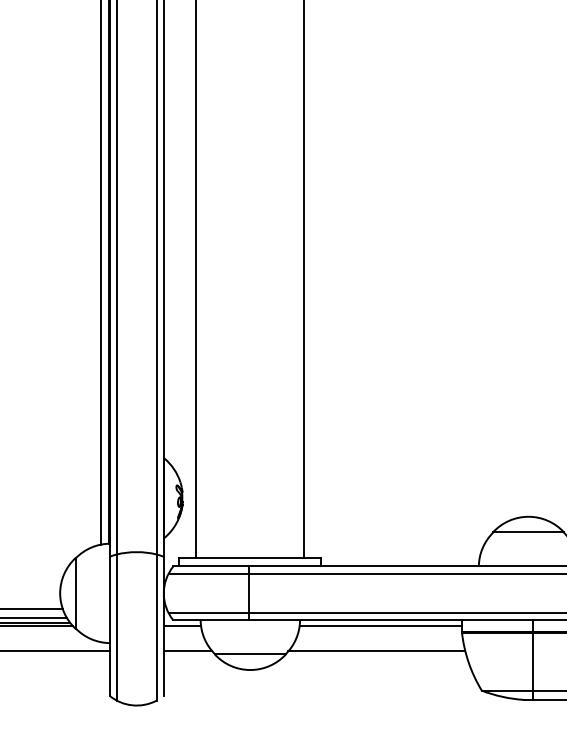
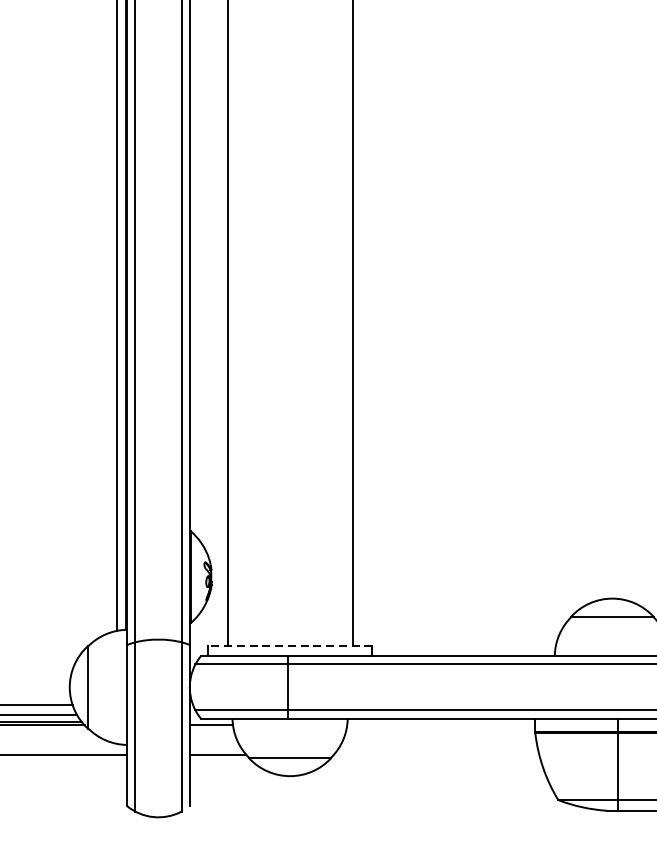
line: (250, 557) -> (290, 645), solid -> dashed
line: (380, 626) -> (440, 725), removed
line: (376, 651) -> (436, 754), removed

